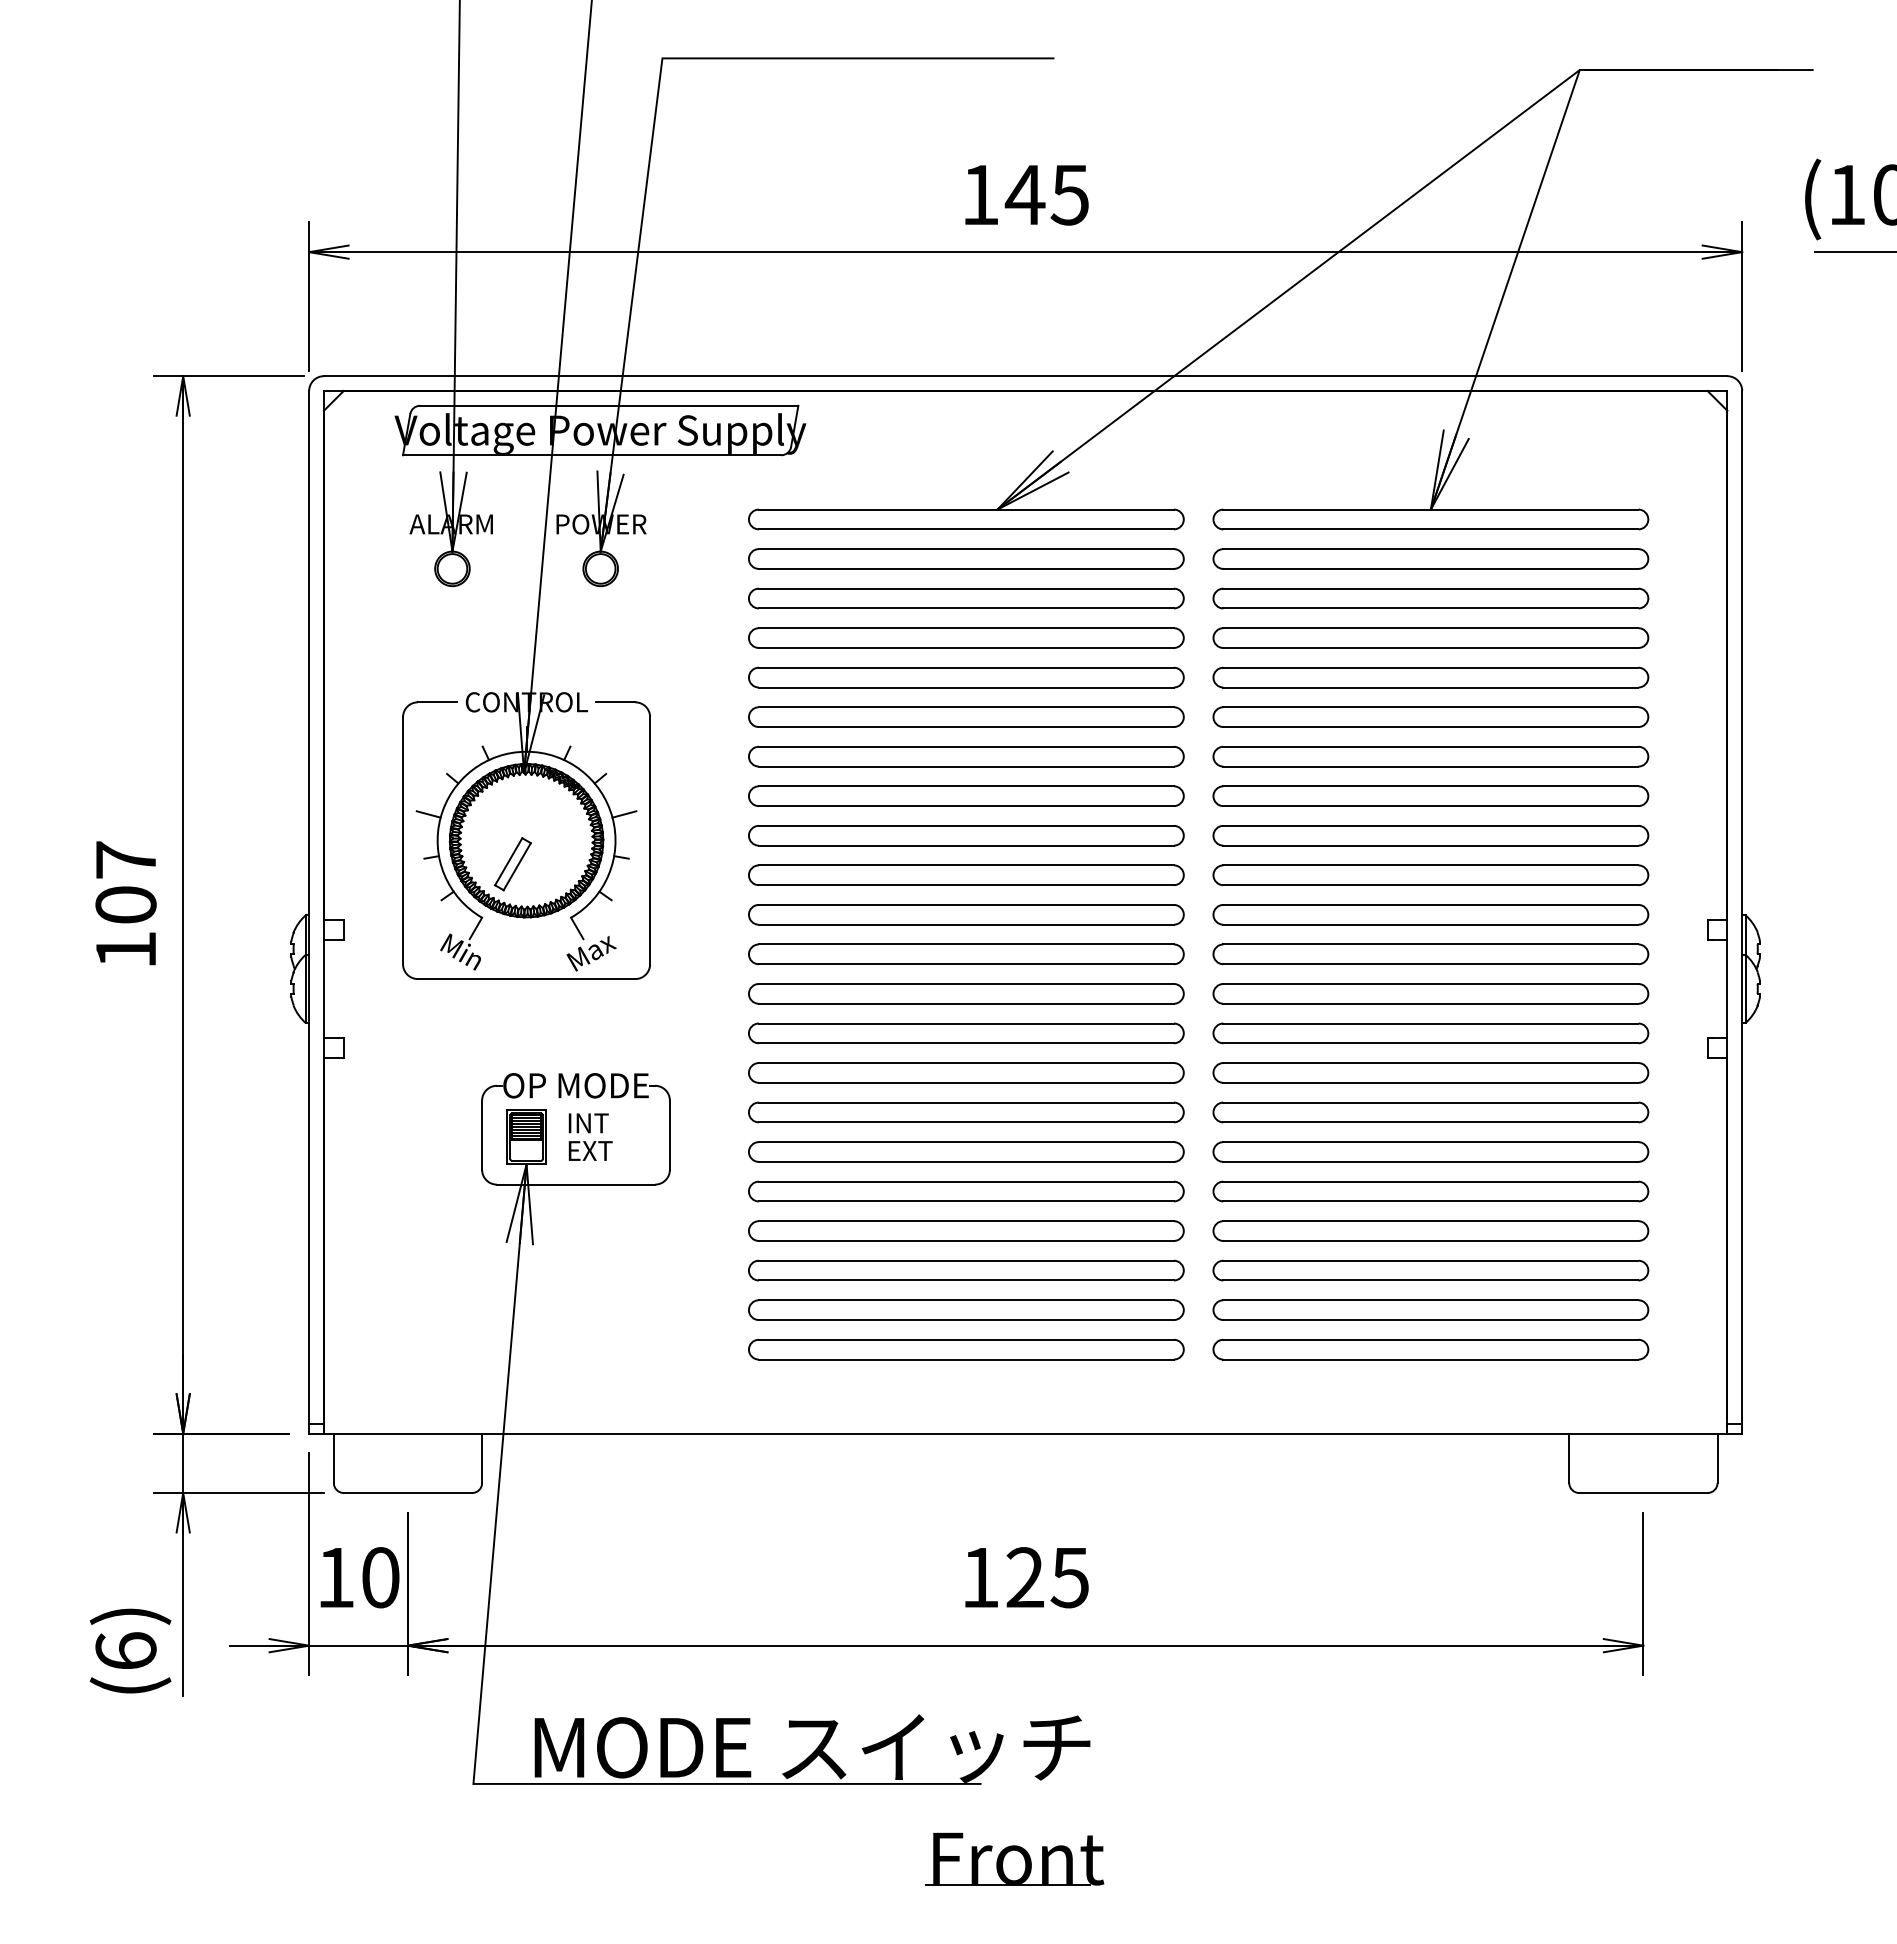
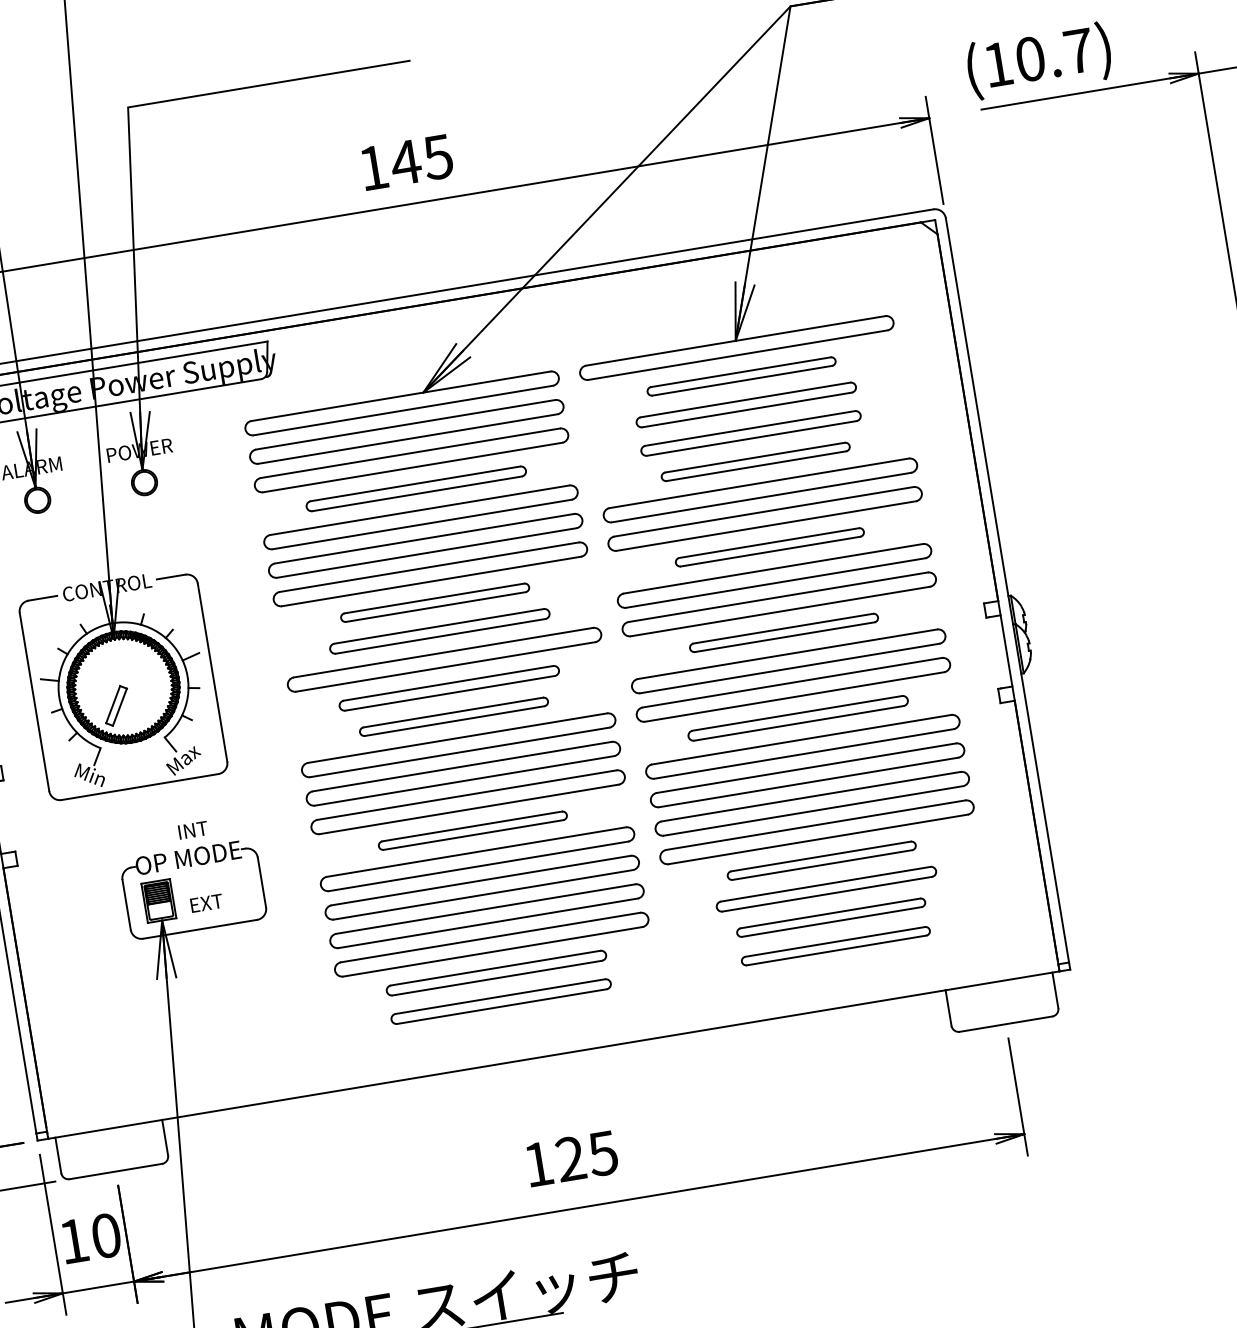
part: (1430, 558) -> (741, 376), size x0.6
part: (1430, 598) -> (745, 405), size x0.7
part: (966, 637) -> (416, 488), size x0.7
part: (1430, 637) -> (750, 433), size x0.7
part: (1430, 677) -> (755, 461), size x0.6
part: (966, 795) -> (435, 602), size x0.6
part: (1430, 795) -> (769, 546), size x0.6
part: (966, 835) -> (439, 631), size x0.7
part: (966, 914) -> (449, 688), size x0.7
part: (1430, 914) -> (783, 632), size x0.6
part: (966, 954) -> (454, 716), size x0.6
part: (1430, 1033) -> (797, 718), size x0.7
part: (966, 1112) -> (472, 830), size x0.6
text: (588, 1123) -> (193, 830), moved
part: (1430, 1230) -> (821, 860), size x0.6
part: (1430, 1270) -> (826, 889), size x0.7
part: (966, 1309) -> (496, 972), size x0.7
part: (1430, 1309) -> (830, 917), size x0.6
part: (966, 1349) -> (501, 1001), size x0.7
part: (1430, 1349) -> (835, 946), size x0.6

